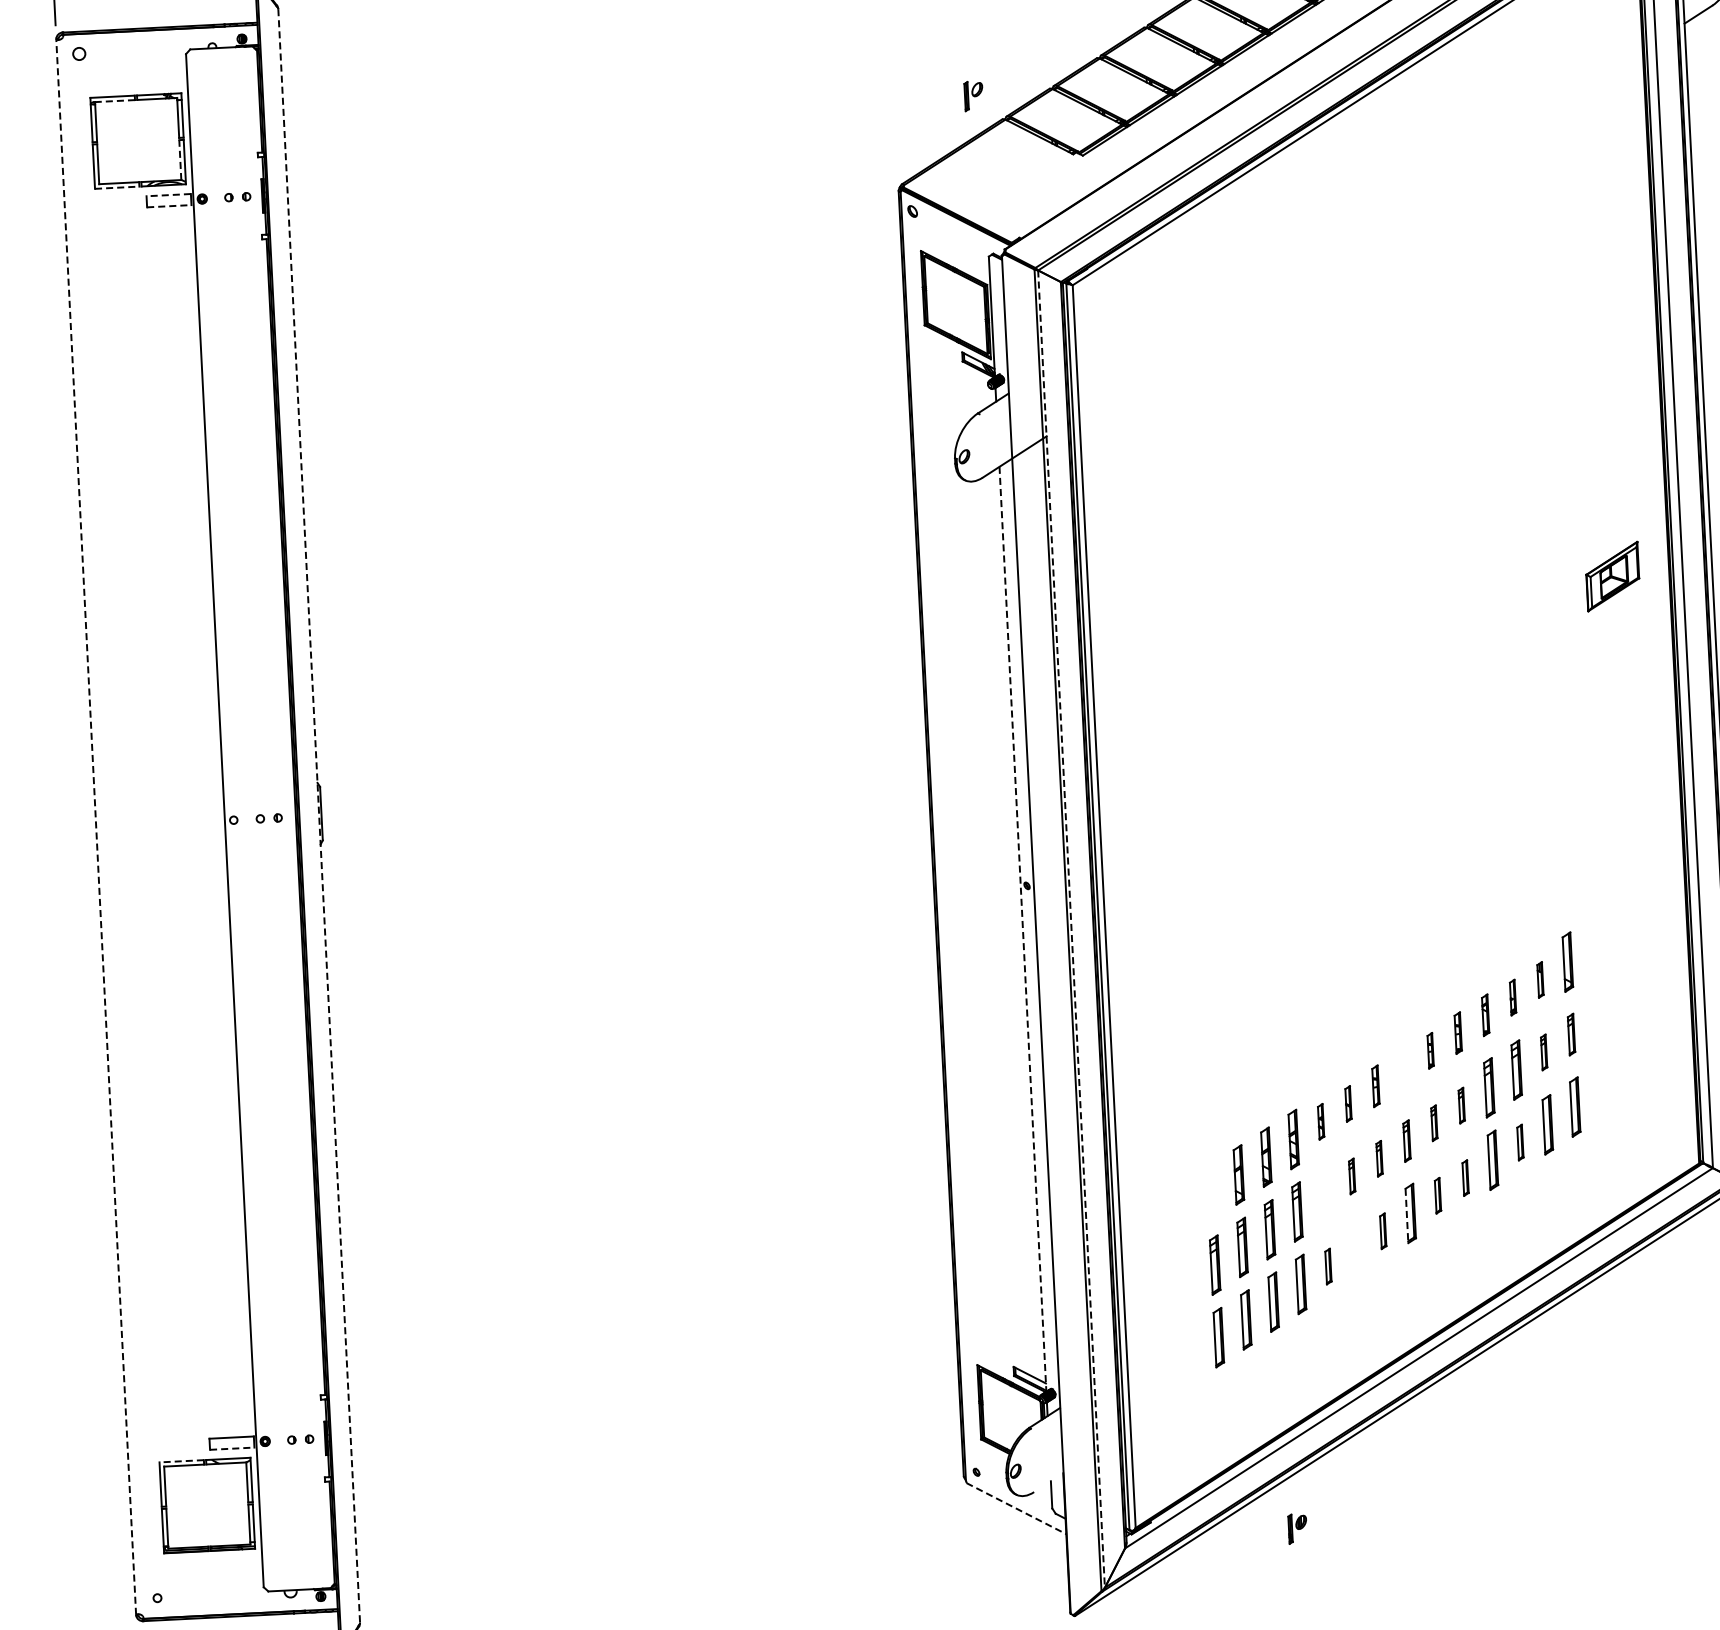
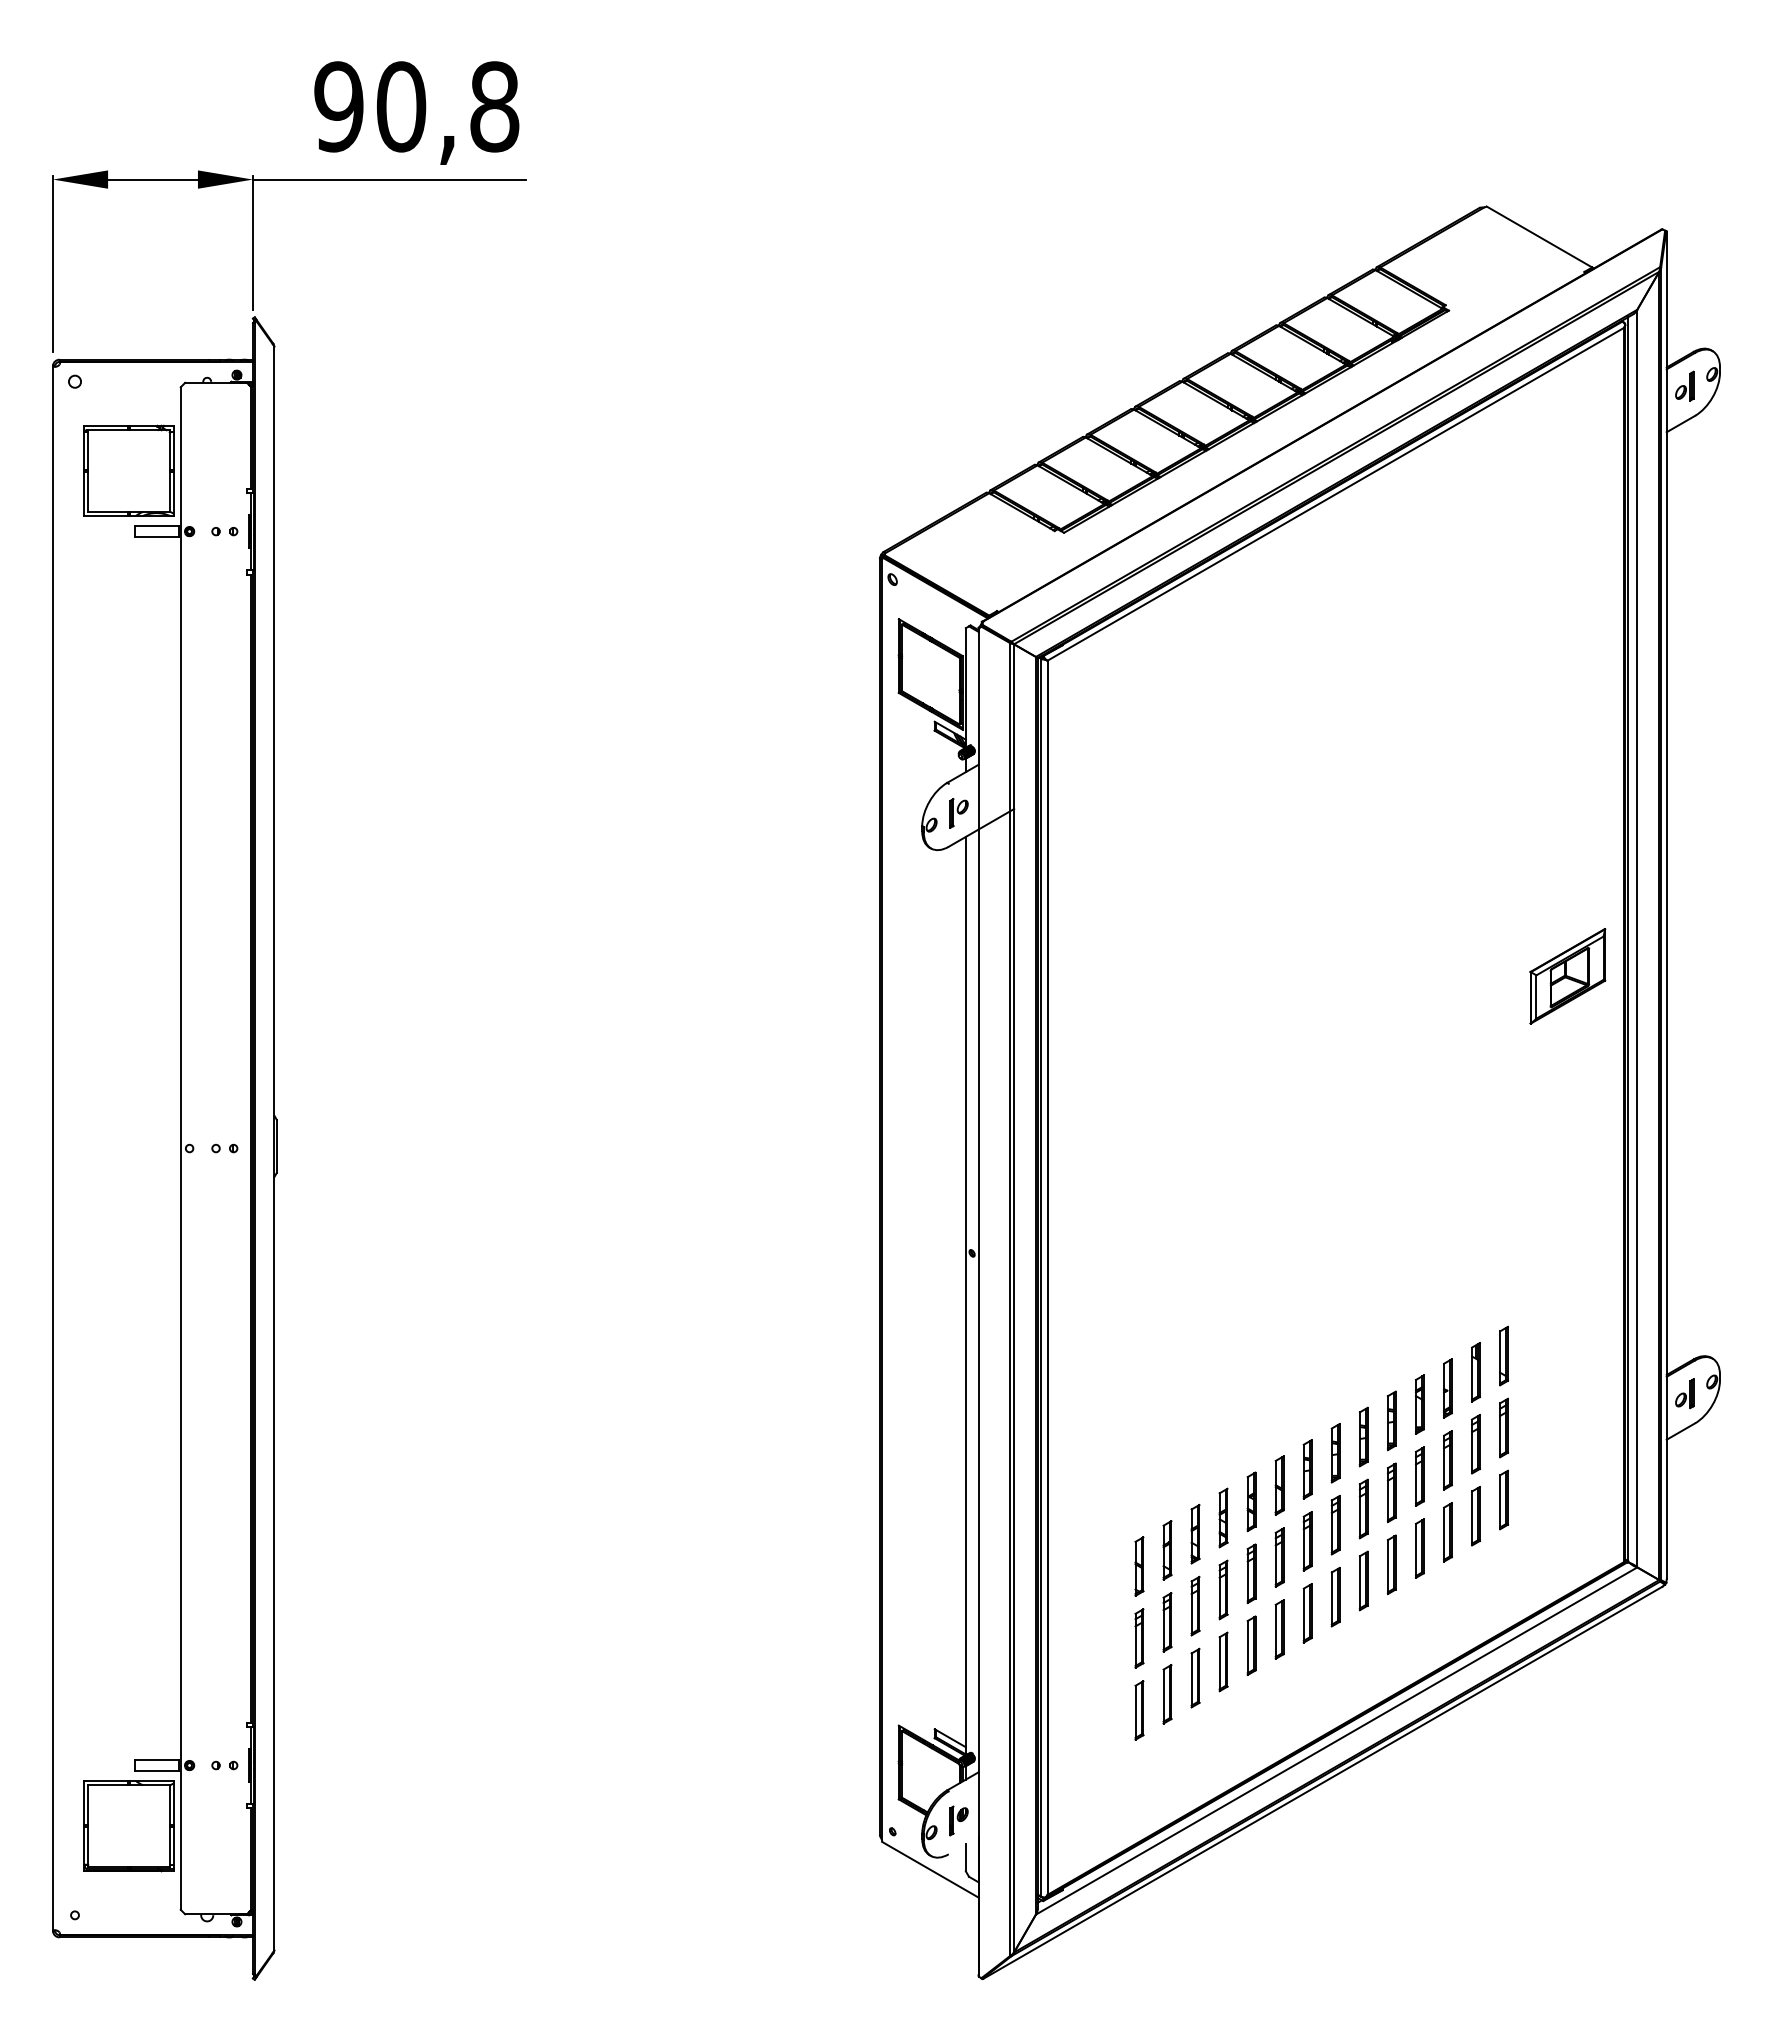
part: (973, 96) -> (958, 813), moved
line: (115, 101) -> (108, 430), dashed -> solid
line: (180, 159) -> (169, 491), dashed -> solid
line: (117, 188) -> (106, 516), dashed -> solid
line: (168, 195) -> (156, 526), dashed -> solid
line: (170, 206) -> (157, 537), dashed -> solid
part: (1612, 576) -> (1567, 976), size x1.43
line: (319, 816) -> (274, 1149), dashed -> solid
line: (95, 827) -> (52, 1148), dashed -> solid
line: (1022, 929) -> (965, 1296), dashed -> solid
line: (1072, 929) -> (1014, 1298), dashed -> solid
part: (1539, 980) -> (1475, 1372), size x1.67
part: (1512, 997) -> (1447, 1388), size x1.67
part: (1485, 1015) -> (1419, 1404), size x1.43
part: (1457, 1032) -> (1391, 1420), size x1.43
part: (1570, 1034) -> (1503, 1427), size x1.43
part: (1430, 1050) -> (1363, 1436), size x1.67
part: (1543, 1052) -> (1475, 1444), size x1.67
part: (1403, 1068) -> (1335, 1453), added
part: (1375, 1086) -> (1307, 1469), size x1.43
part: (1348, 1103) -> (1279, 1485), size x1.67
part: (1461, 1105) -> (1391, 1492), size x1.67
part: (1321, 1121) -> (1251, 1501), size x1.67
part: (1434, 1122) -> (1363, 1508), size x1.67
part: (1406, 1141) -> (1335, 1525), size x1.43
part: (1519, 1142) -> (1447, 1532), size x1.67
part: (1379, 1158) -> (1307, 1541), size x1.67
part: (1352, 1176) -> (1279, 1557), size x1.67
part: (1465, 1177) -> (1391, 1564), size x1.67
part: (1211, 1192) -> (1139, 1566), added
part: (1324, 1193) -> (1251, 1573), added
part: (1437, 1195) -> (1363, 1580), size x1.67
line: (1406, 1216) -> (1331, 1599), dashed -> solid
part: (1383, 1231) -> (1307, 1613), size x1.67
part: (1355, 1248) -> (1279, 1629), added
part: (1328, 1266) -> (1251, 1645), size x1.67
line: (233, 1449) -> (157, 1771), dashed -> solid
line: (181, 1460) -> (105, 1780), dashed -> solid
line: (1016, 1508) -> (930, 1869), dashed -> solid
part: (1297, 1528) -> (958, 1820), moved

